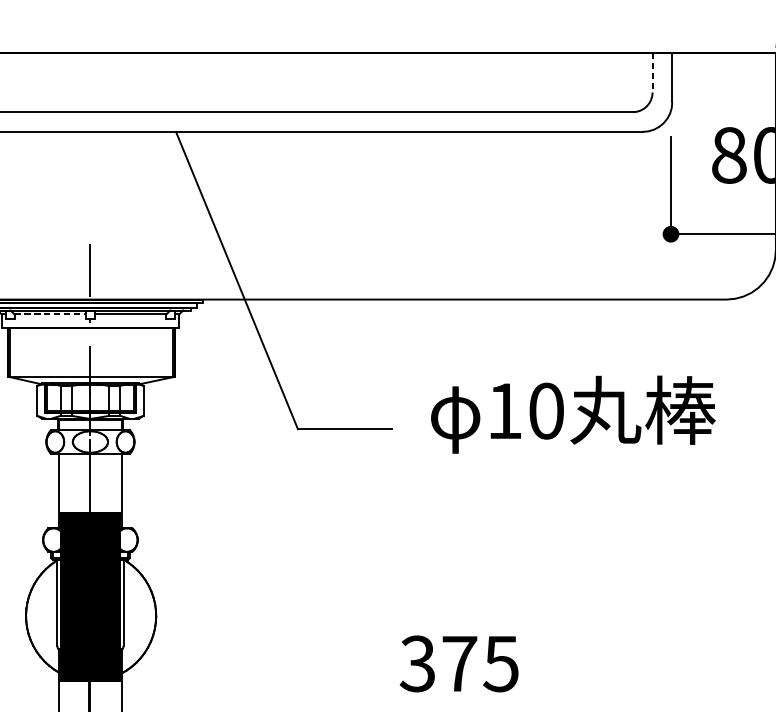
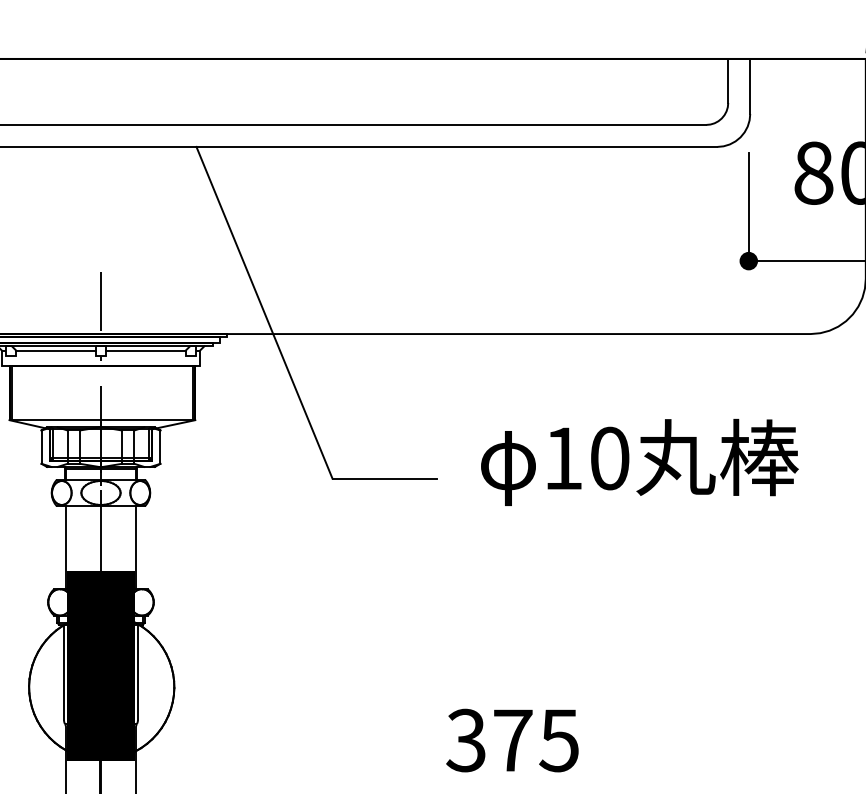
line: (652, 73) -> (728, 81), dashed -> solid
line: (50, 314) -> (56, 350), dashed -> solid

